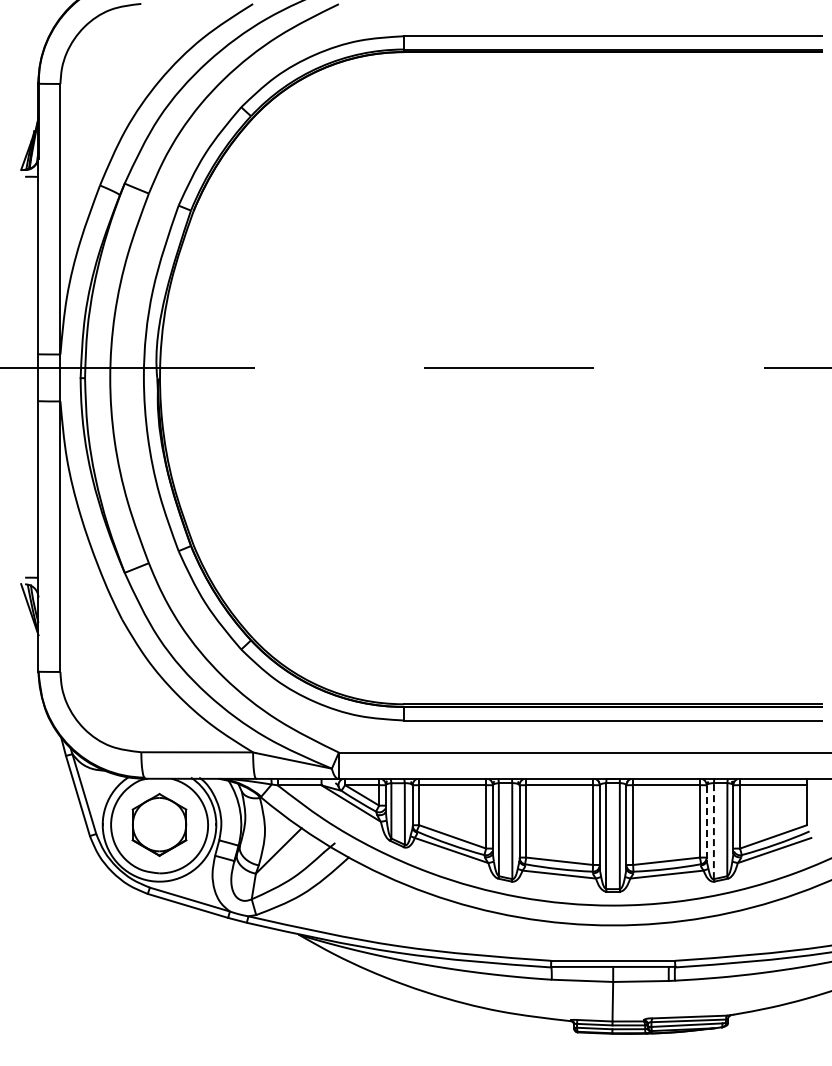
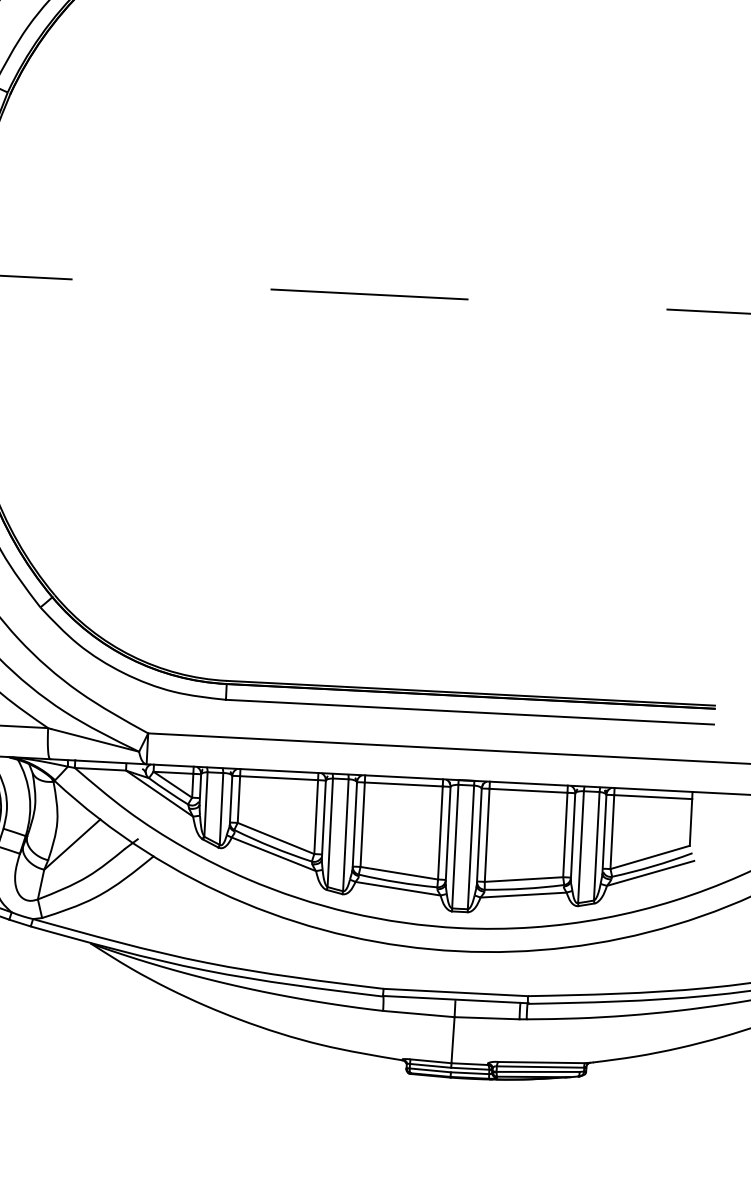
line: (706, 823) -> (572, 837), dashed -> solid
line: (713, 831) -> (580, 847), dashed -> solid

